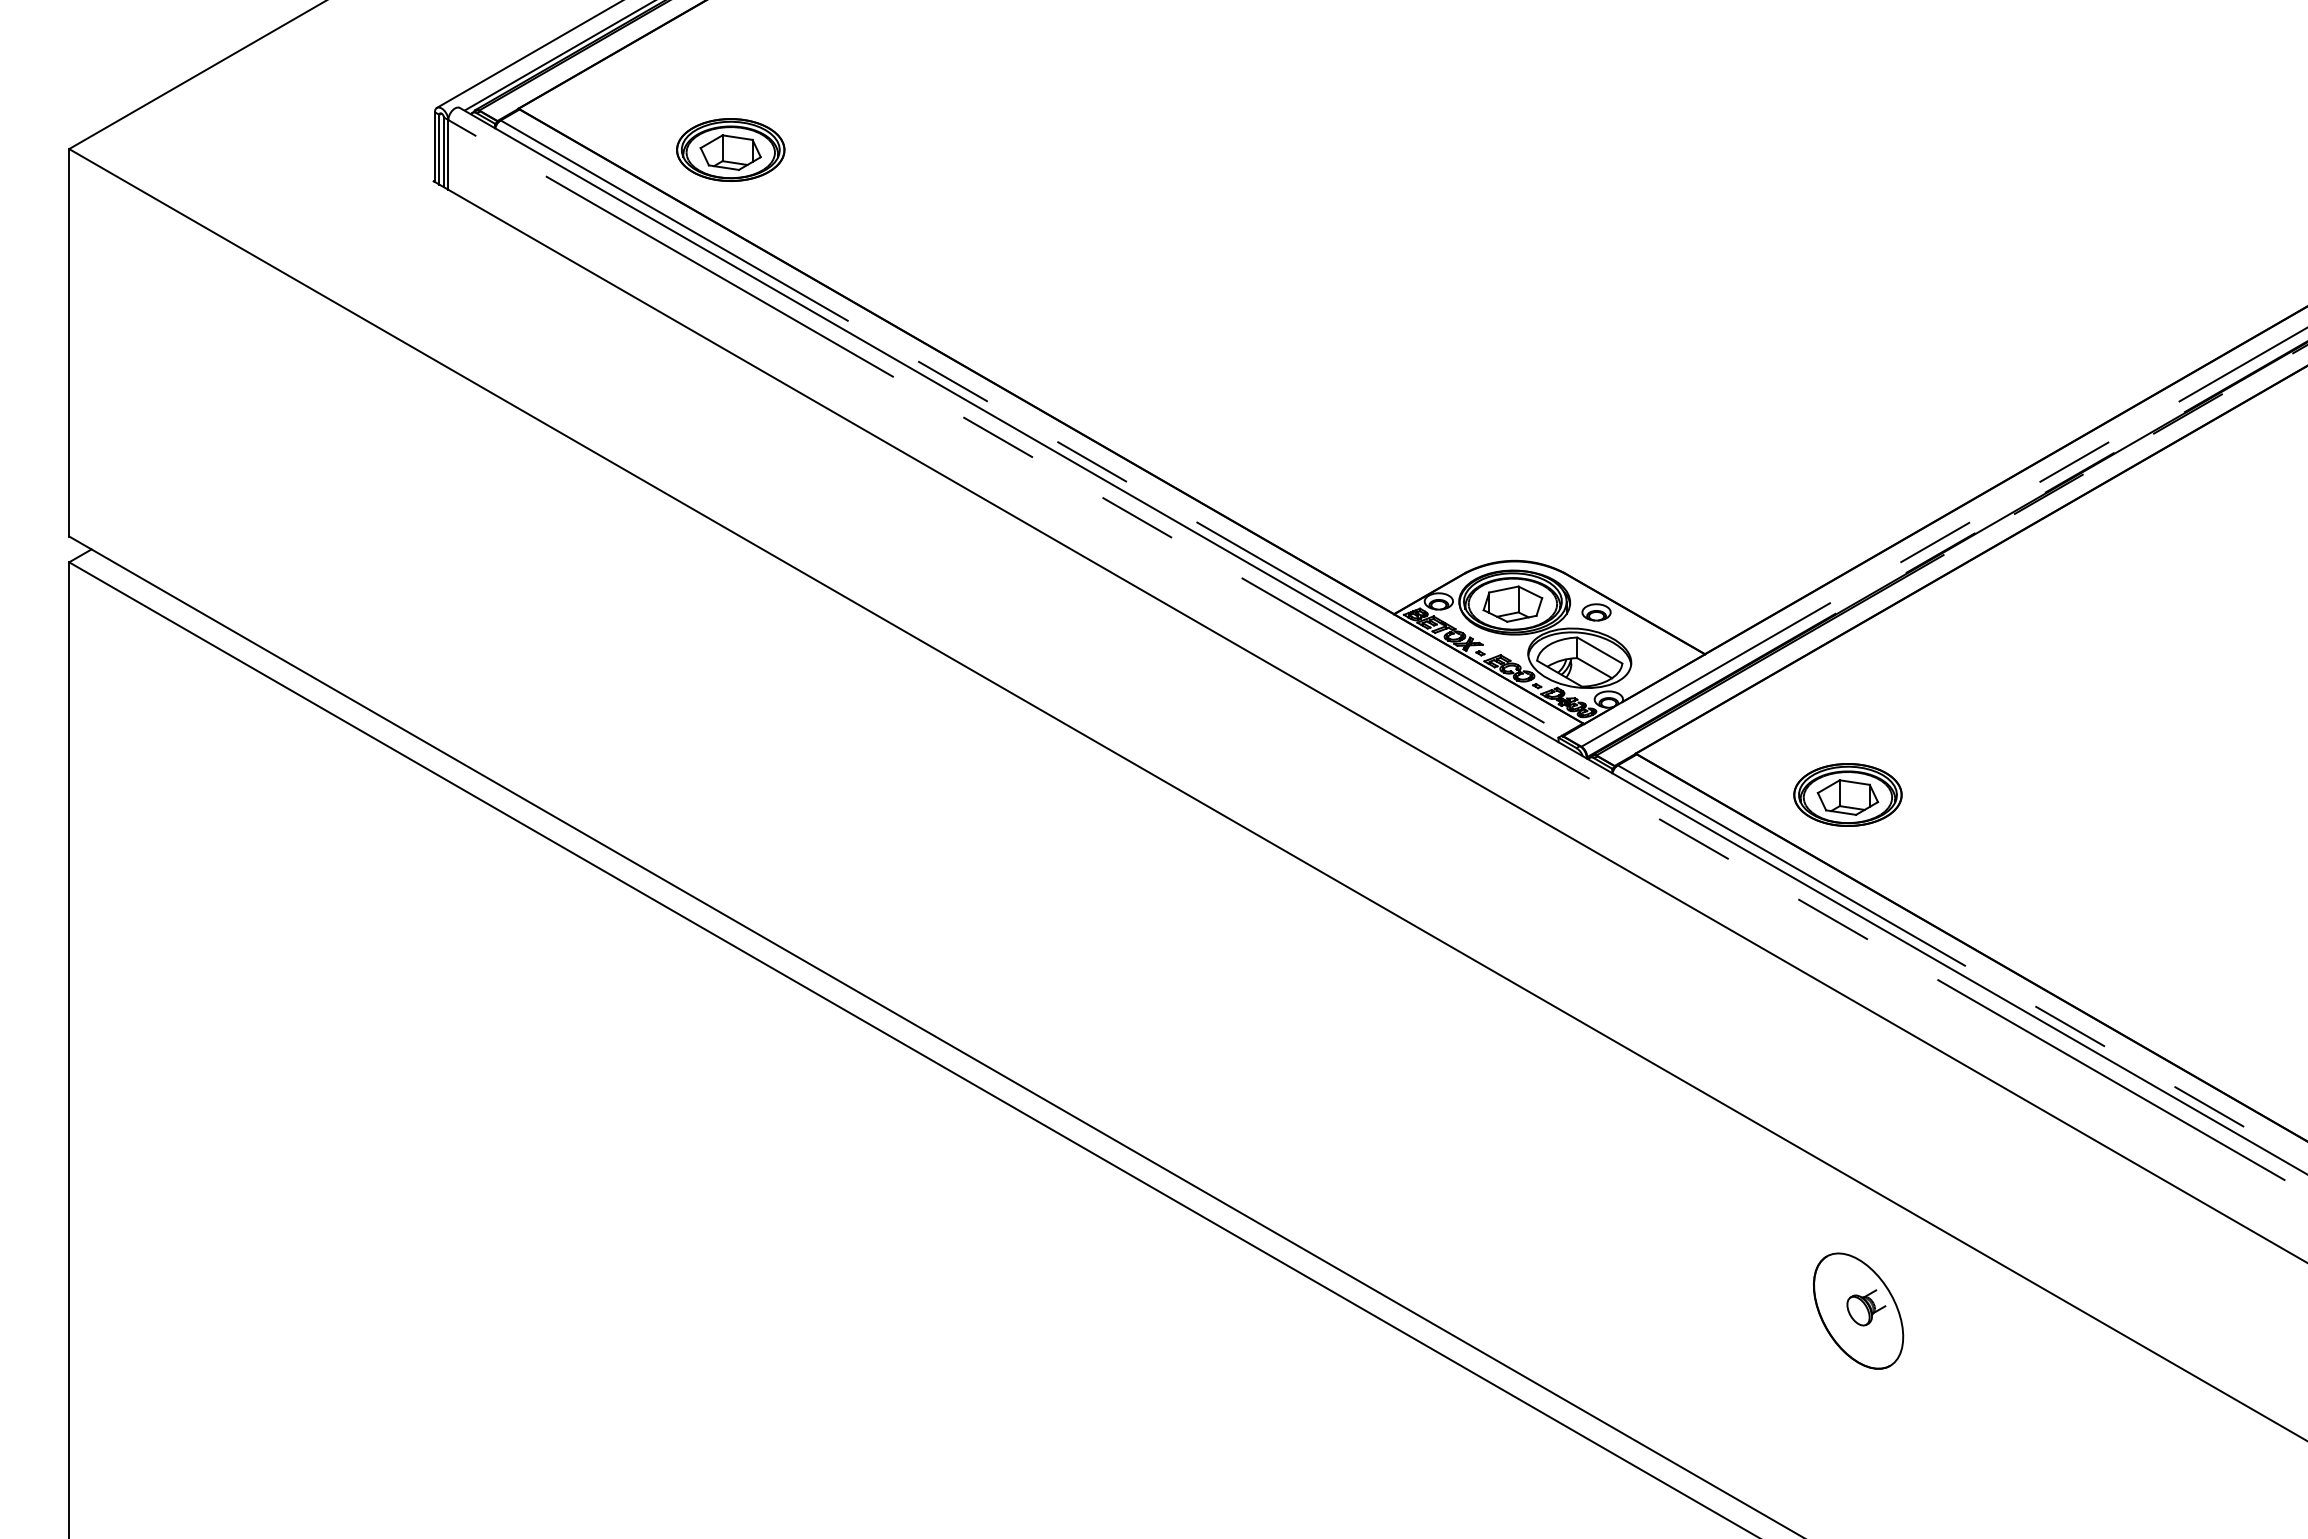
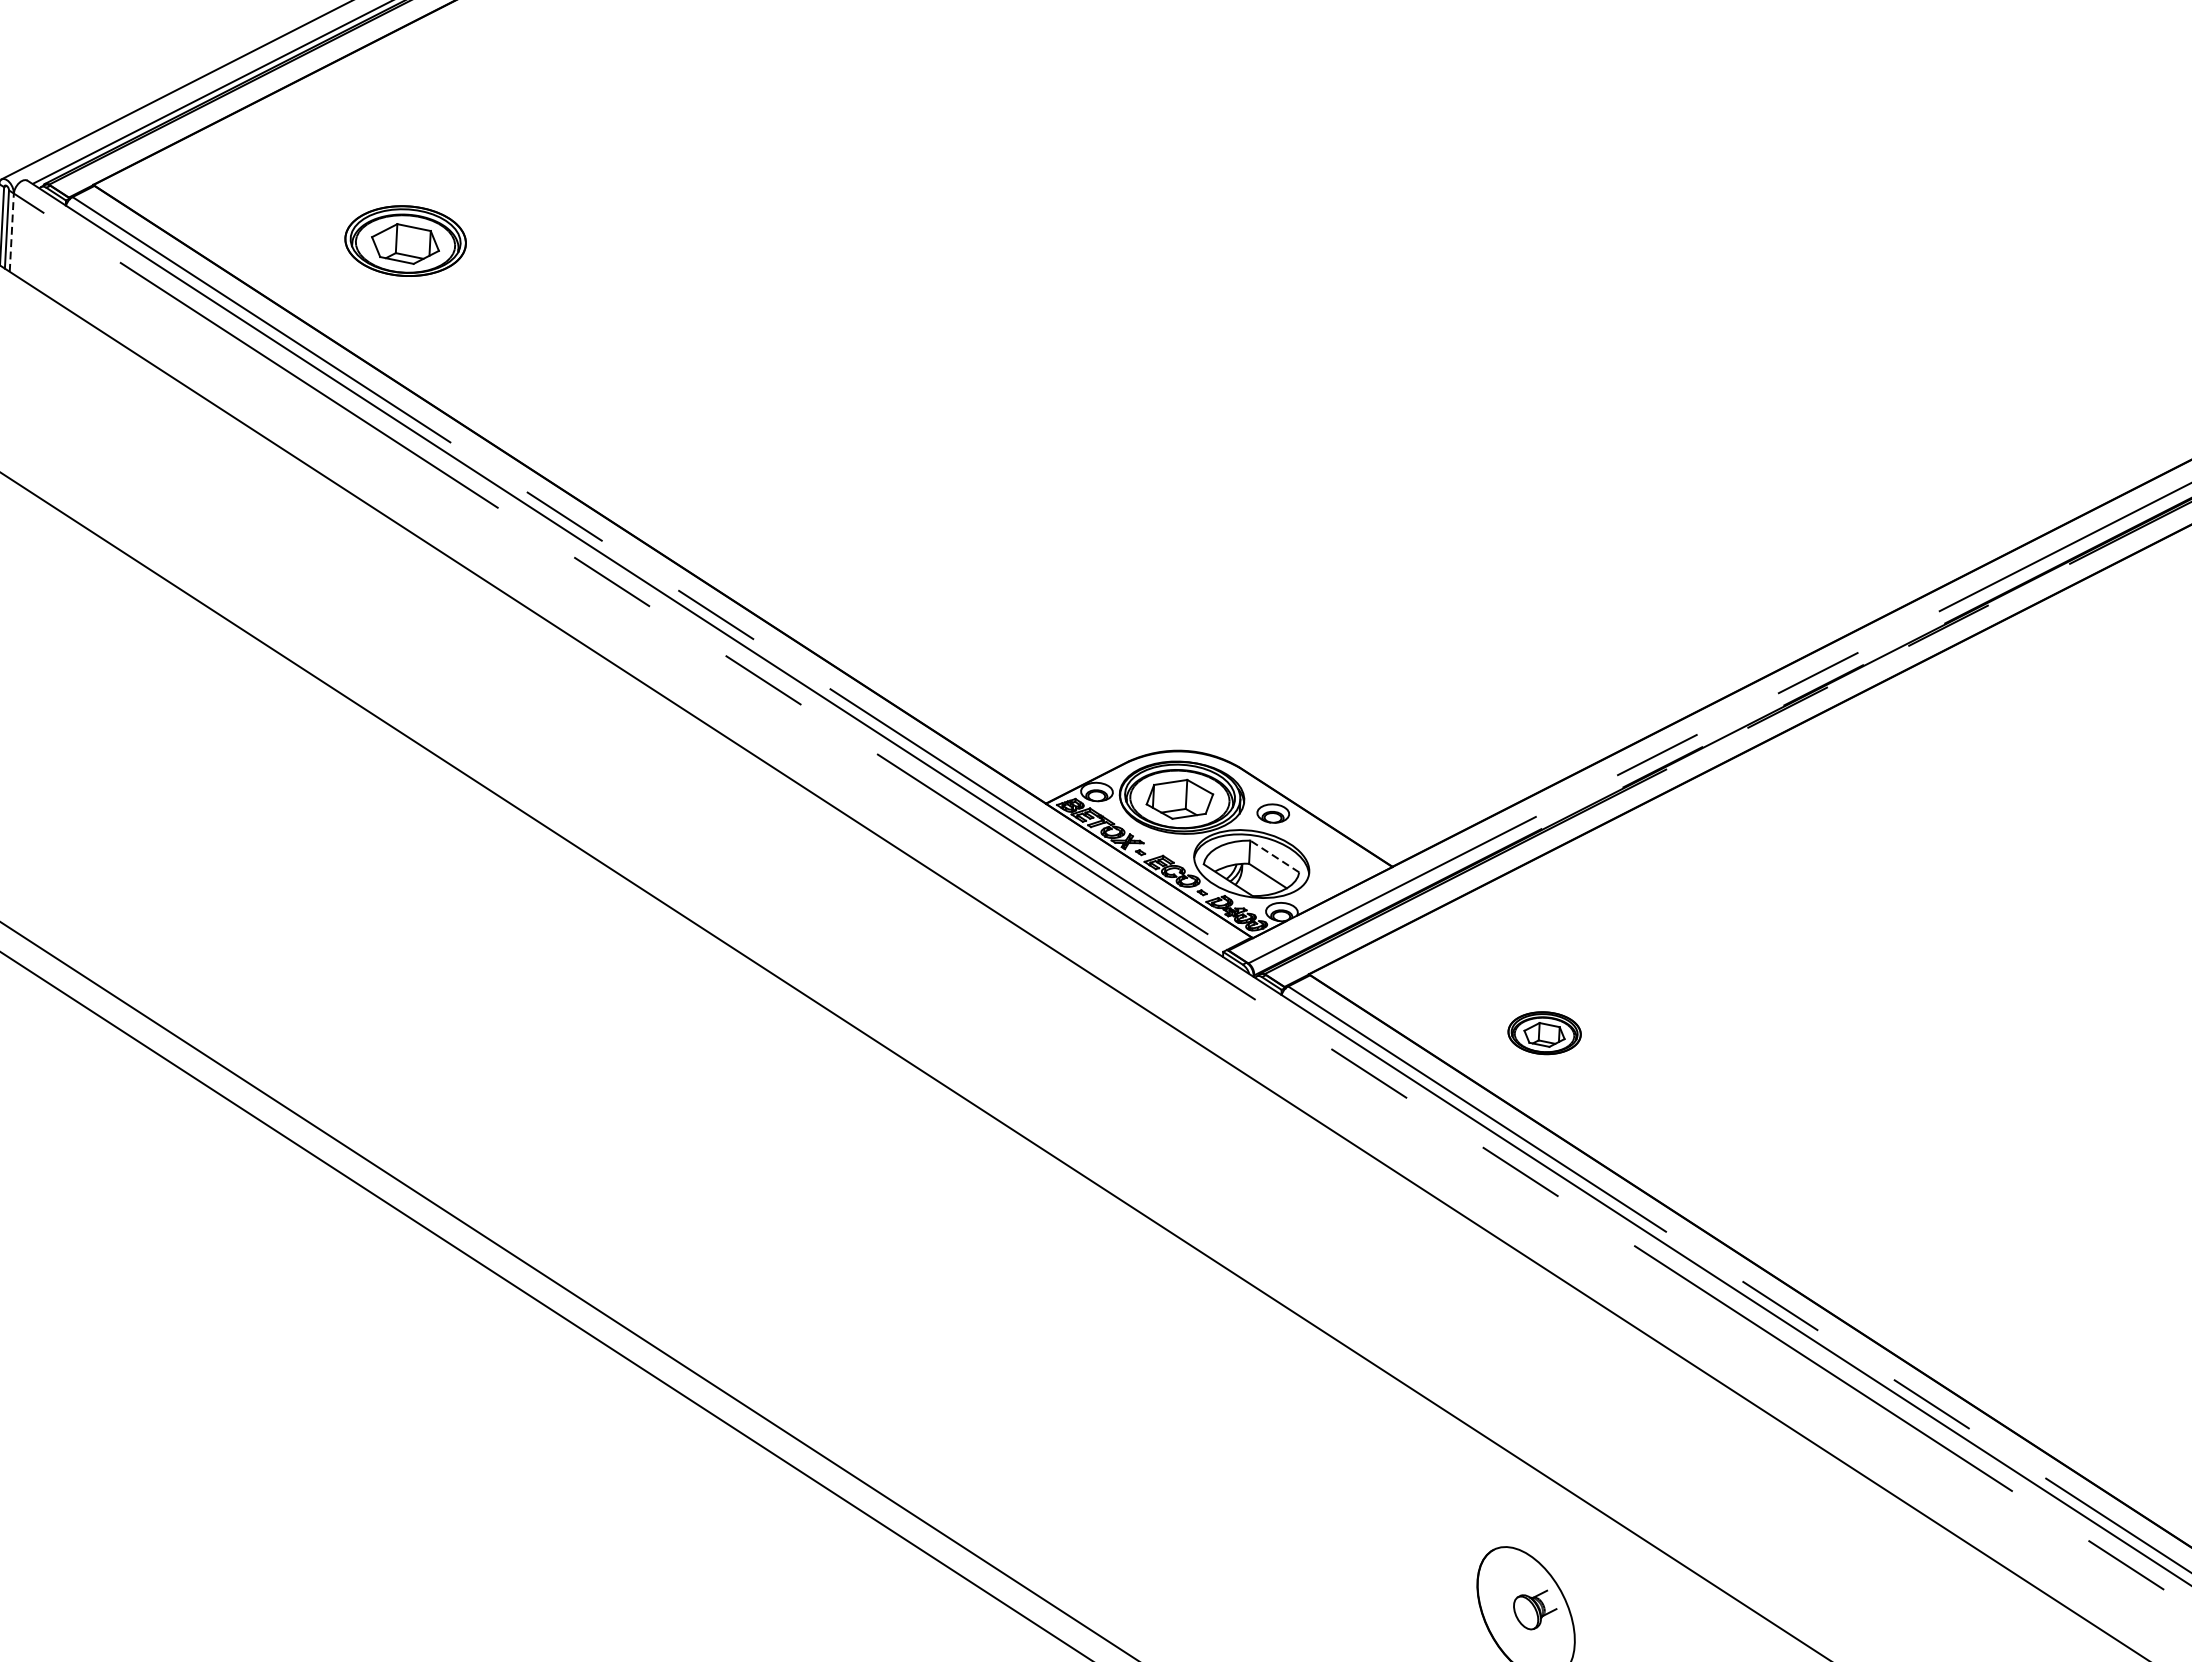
part: (730, 149) -> (405, 240), moved
line: (448, 154) -> (12, 232), solid -> dashed
line: (1599, 650) -> (1274, 856), solid -> dashed
part: (1847, 794) -> (1544, 1032), size x0.6

